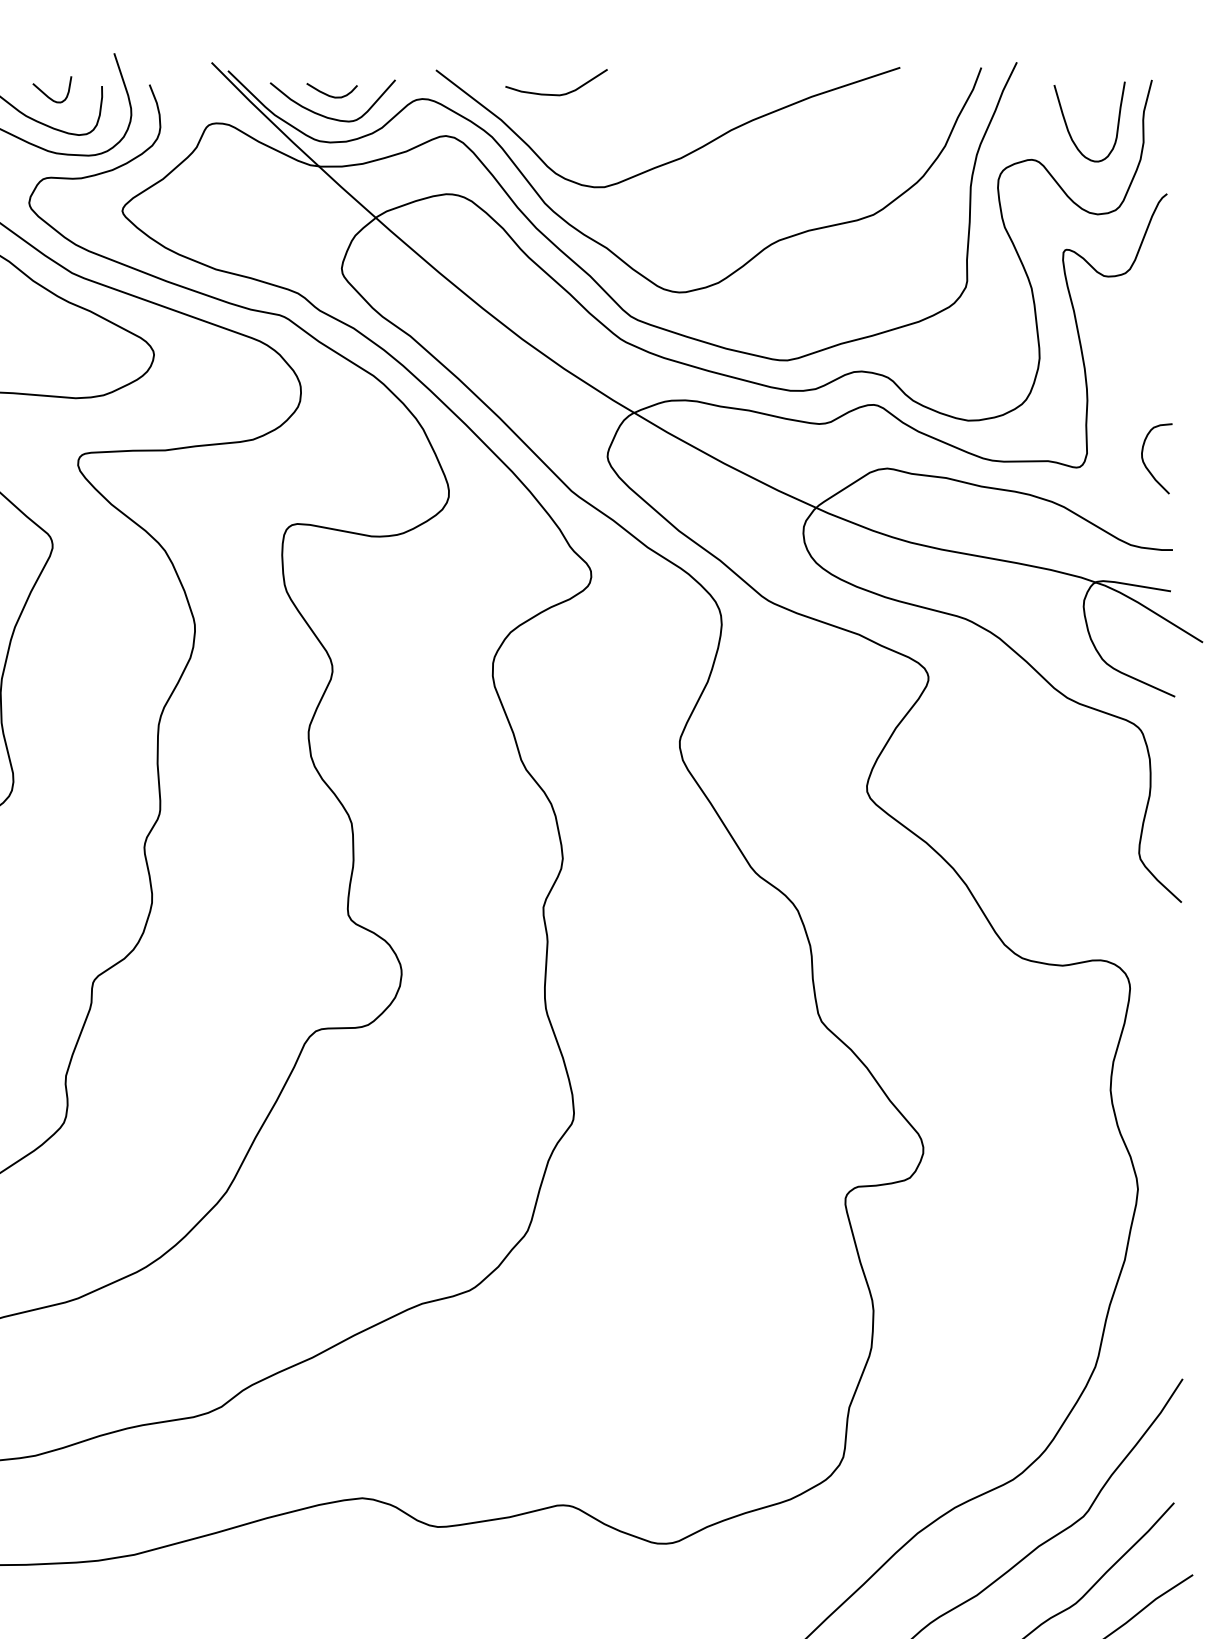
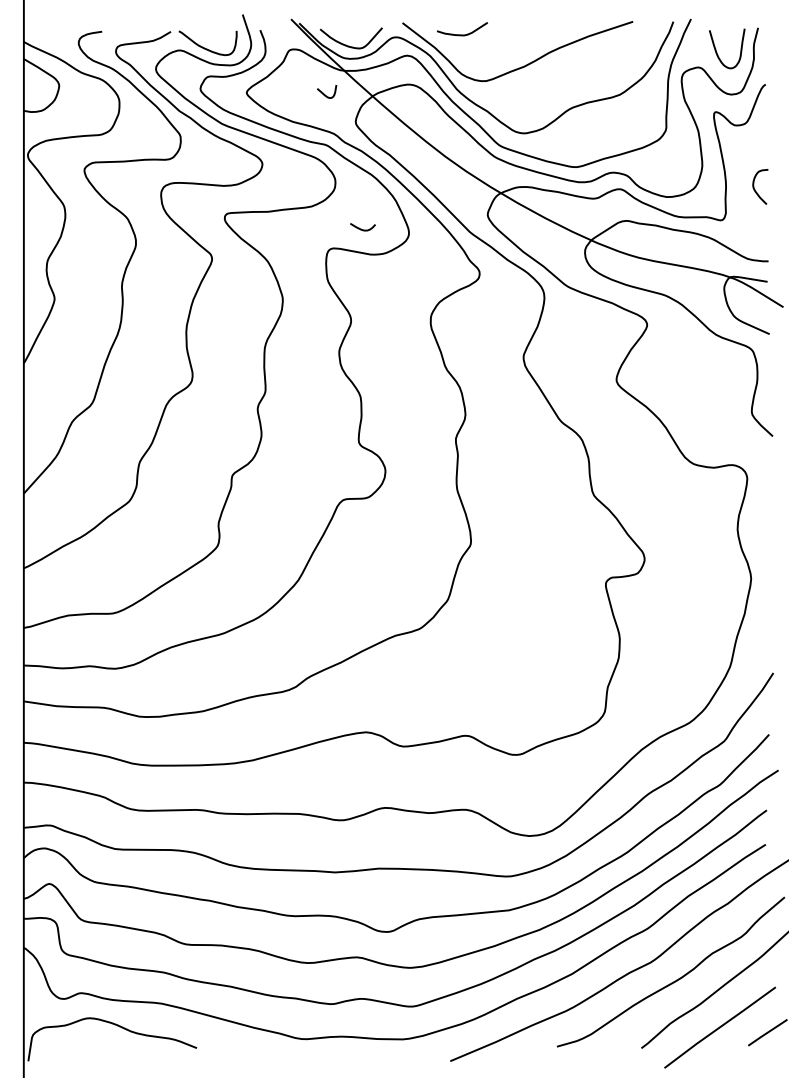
curve: (47, 93) -> (324, 93), moved
curve: (329, 93) -> (361, 228), moved
curve: (1146, 463) -> (755, 189), moved

